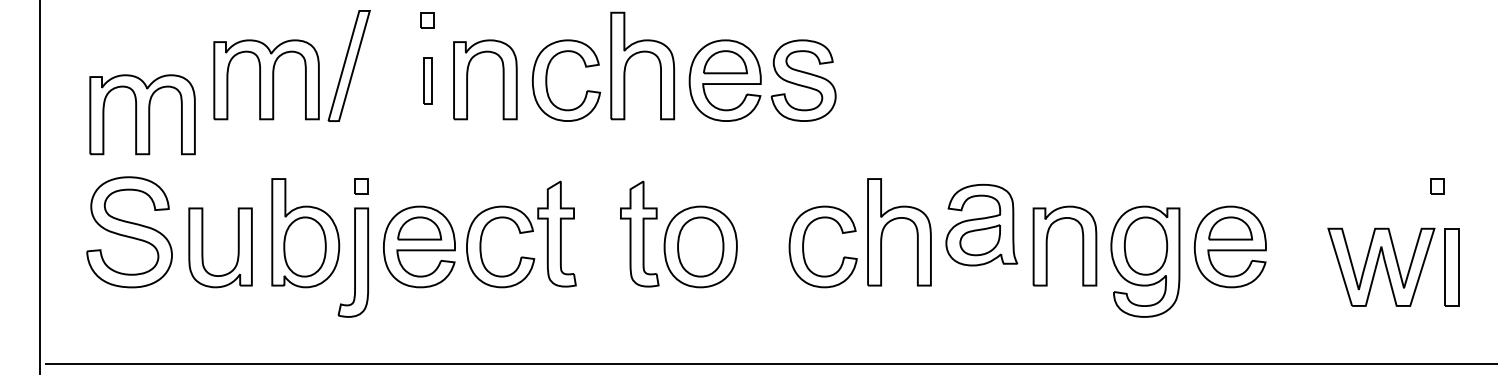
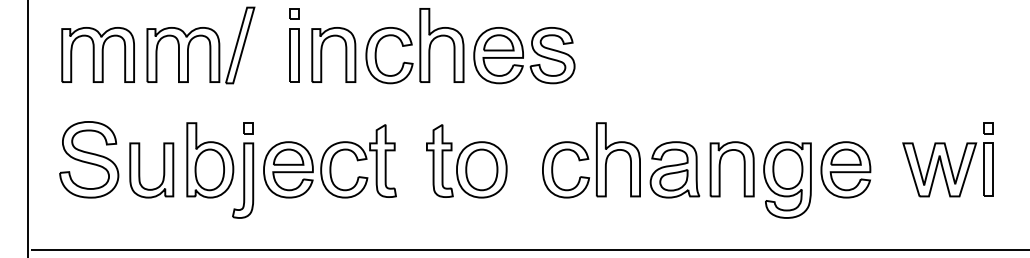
part: (428, 80) -> (294, 55), size x1.67
part: (141, 114) -> (97, 54), moved
part: (981, 224) -> (674, 169), moved
part: (1392, 266) -> (947, 169), moved

